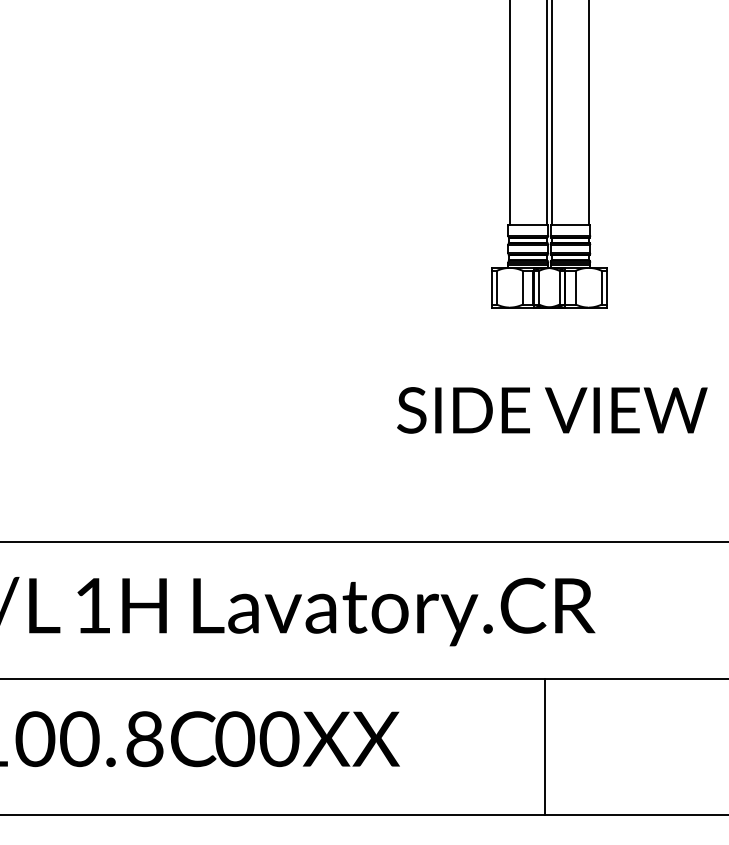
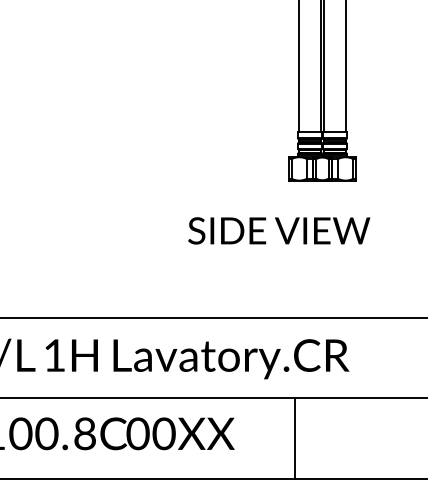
text: (552, 409) -> (279, 230), moved
line: (544, 747) -> (294, 438), moved

